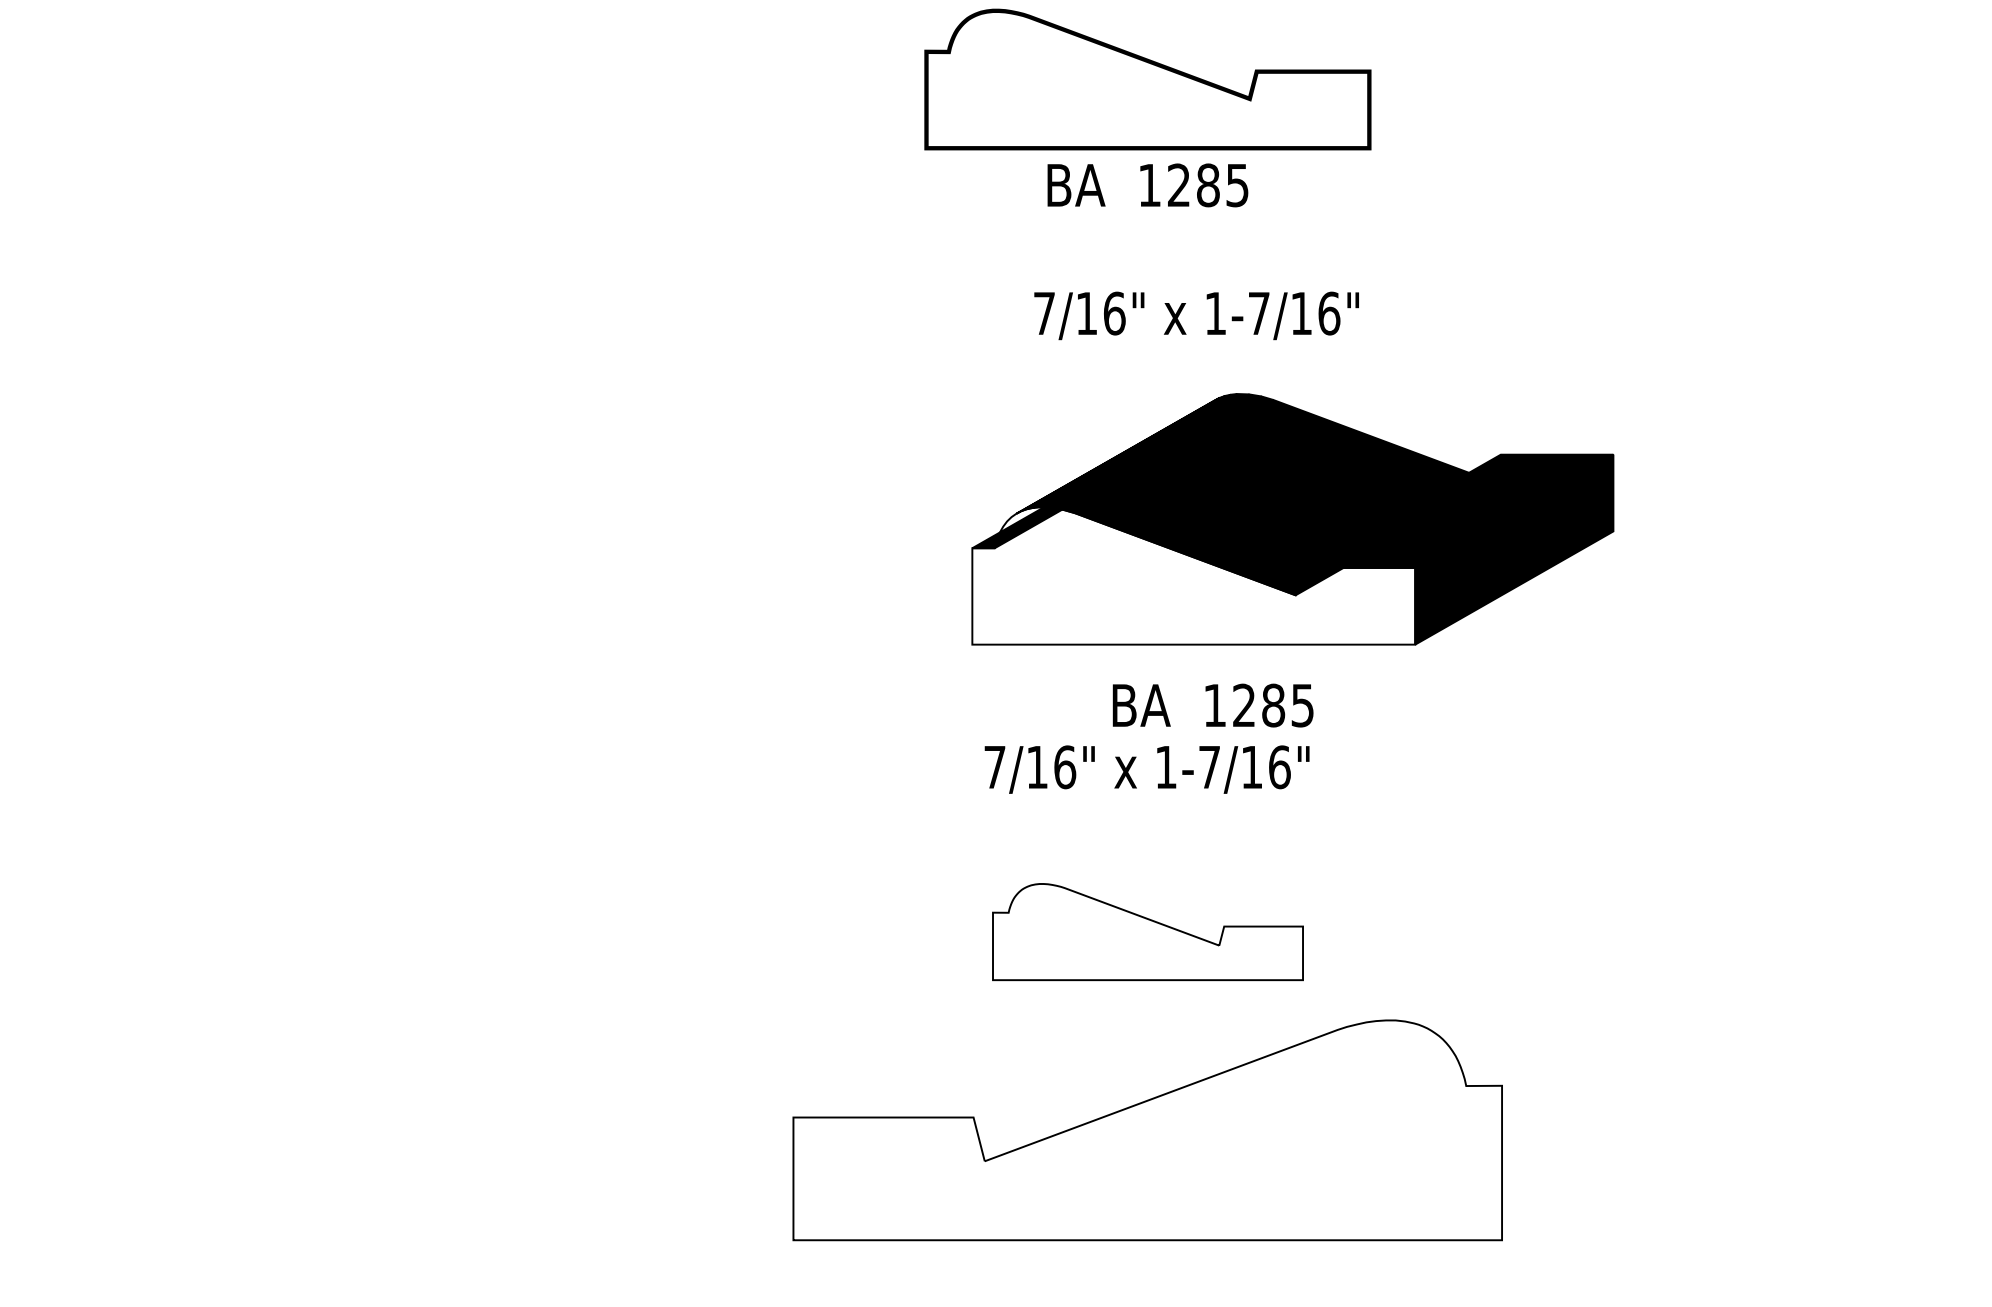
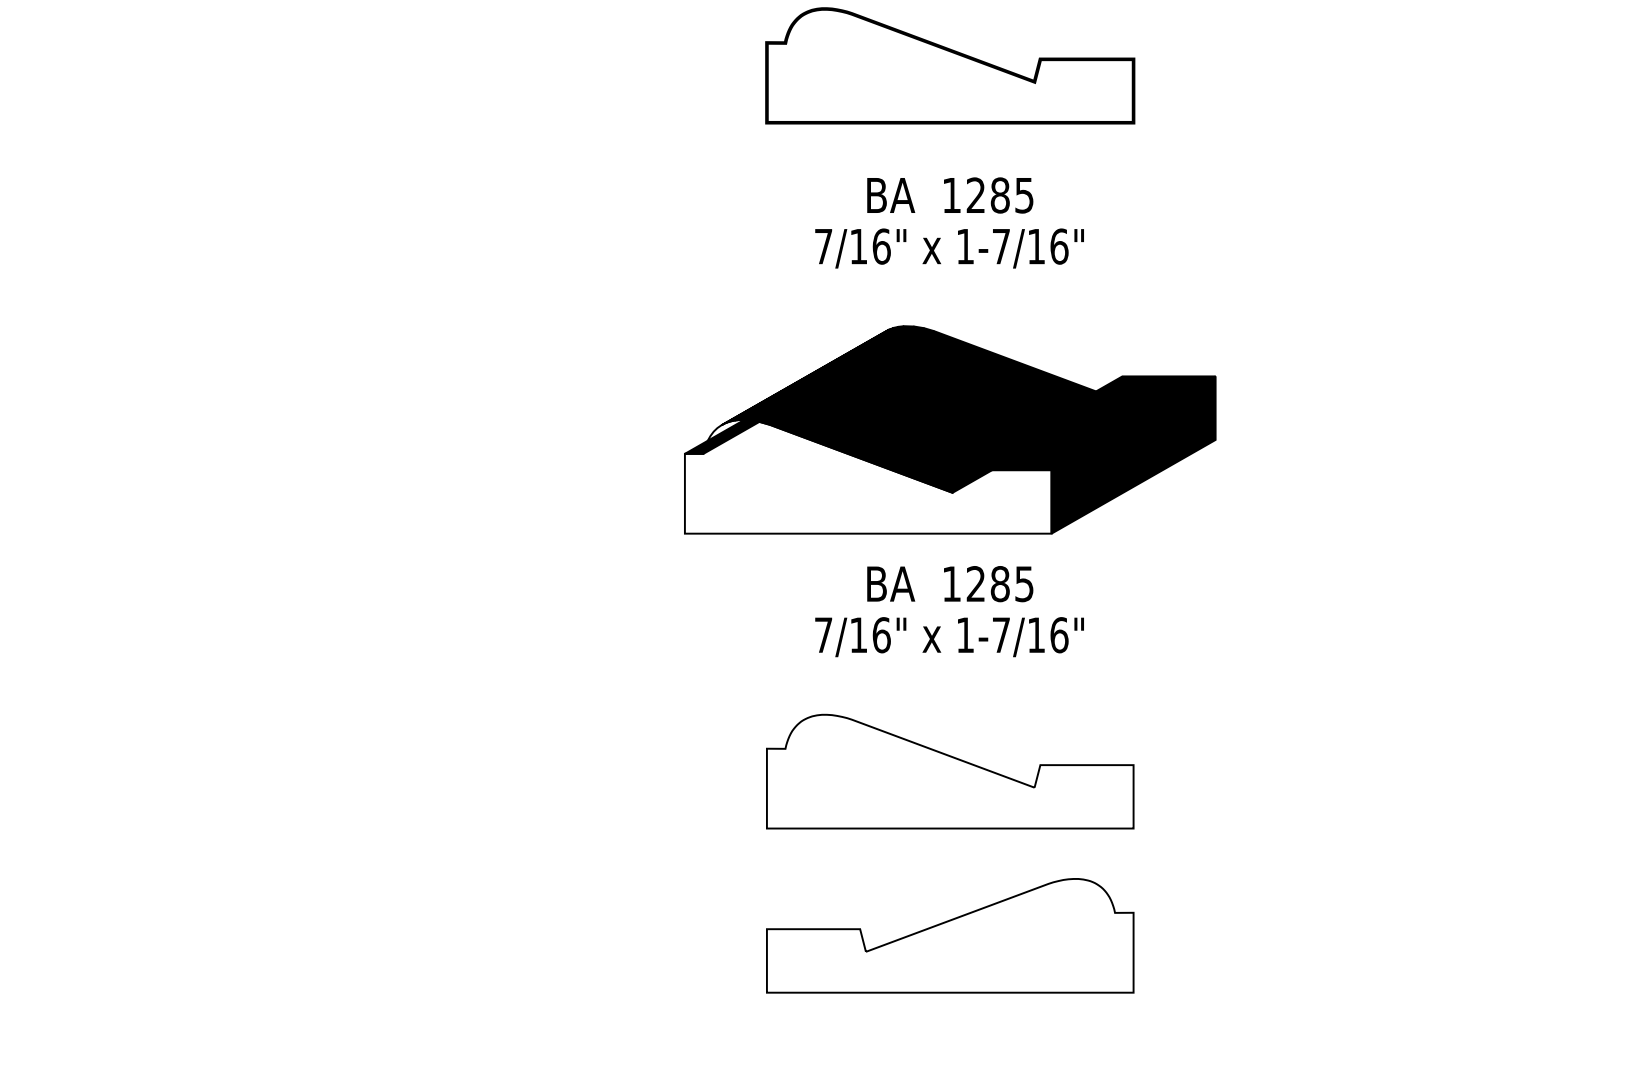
text: (1148, 185) -> (950, 195), moved
text: (1196, 315) -> (949, 248), moved
part: (1293, 518) -> (950, 429), moved
text: (1213, 706) -> (950, 584), moved
part: (1148, 931) -> (950, 771), size x1.43
part: (1148, 1130) -> (950, 935), size x0.62

